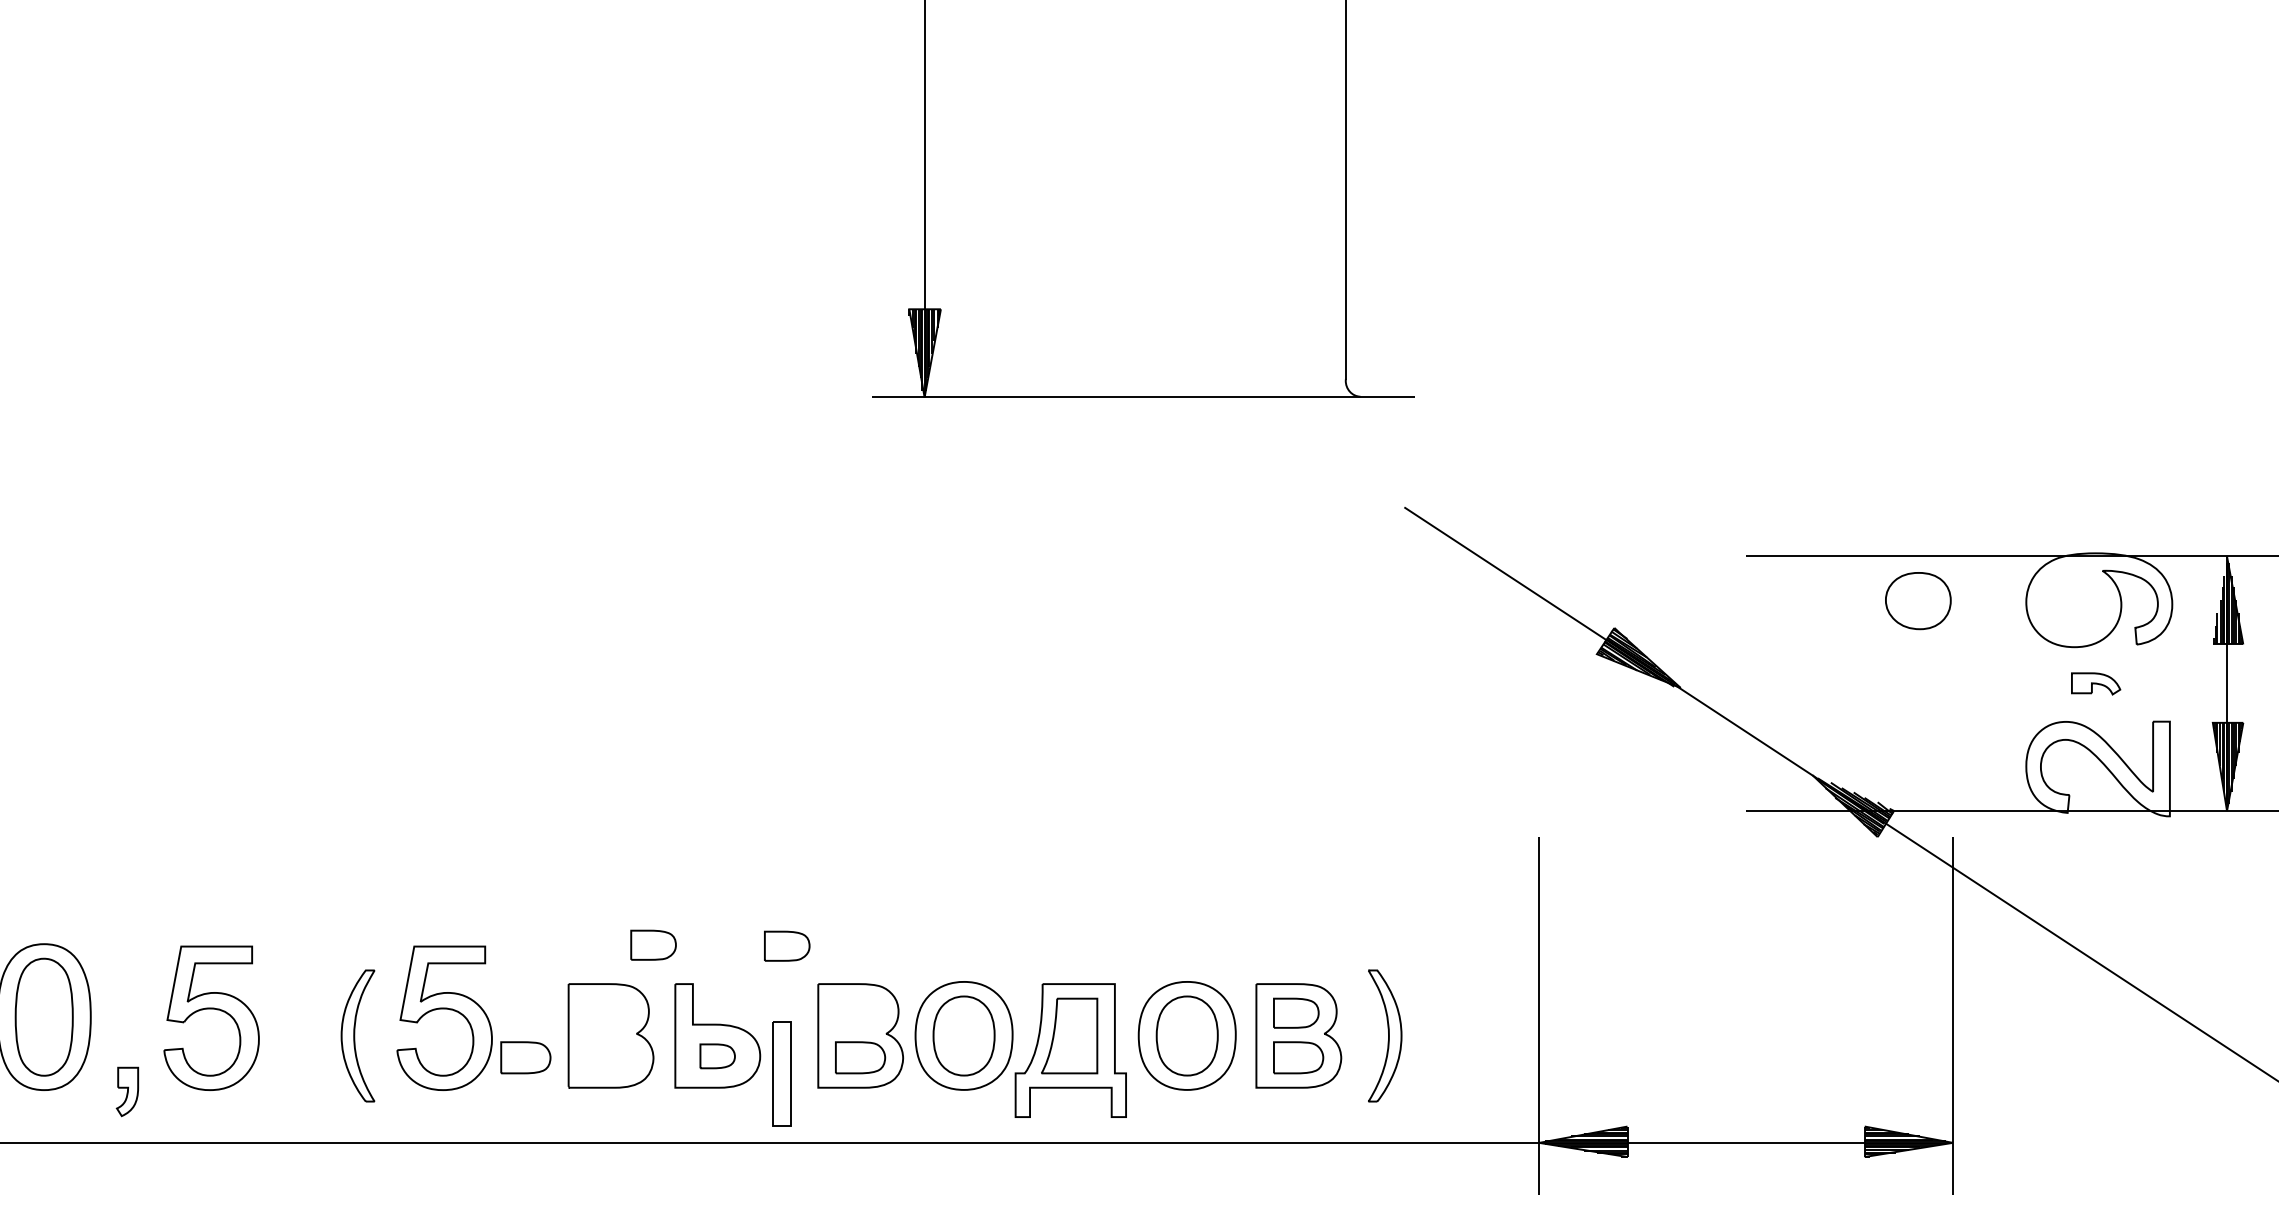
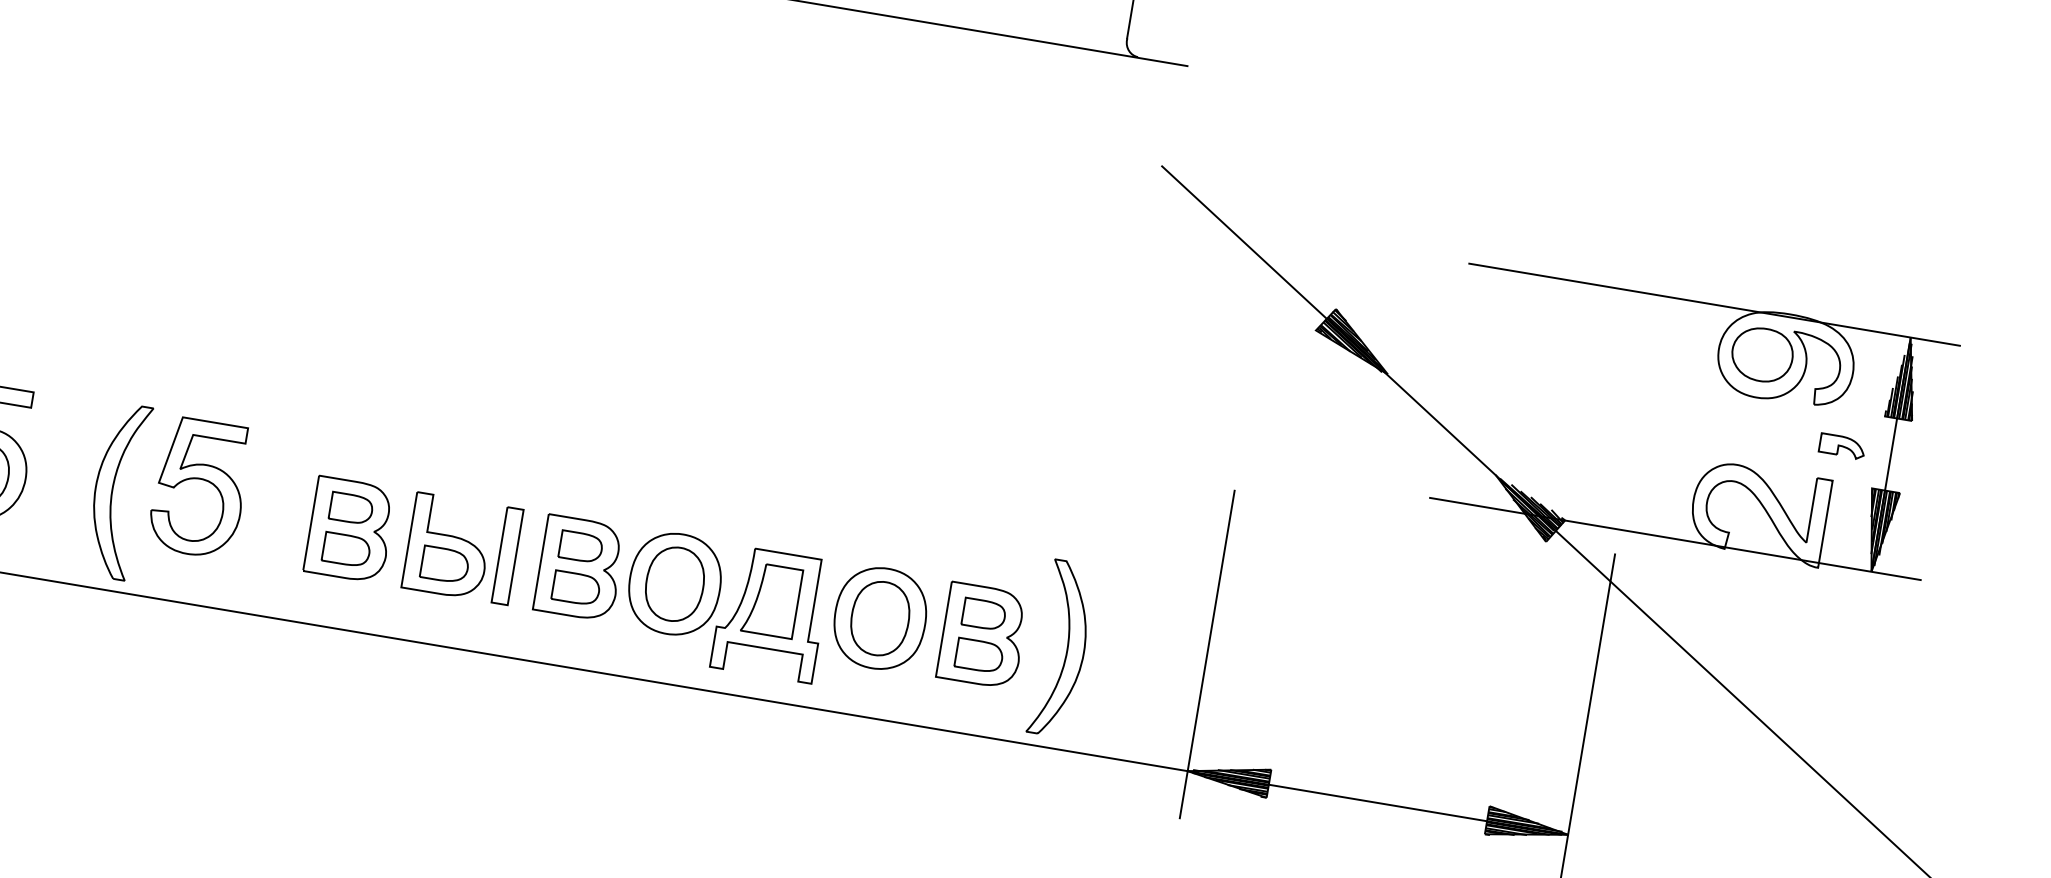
part: (1918, 601) -> (1762, 355), moved
part: (2096, 683) -> (1842, 446), moved
part: (653, 944) -> (351, 507), moved
part: (787, 945) -> (581, 546), moved
part: (357, 1035) -> (116, 490), size x1.43
part: (1384, 1035) -> (1061, 648), size x1.43
part: (717, 1056) -> (444, 565), size x1.43
part: (525, 1057) -> (346, 549), moved
part: (781, 1073) -> (507, 555), moved

